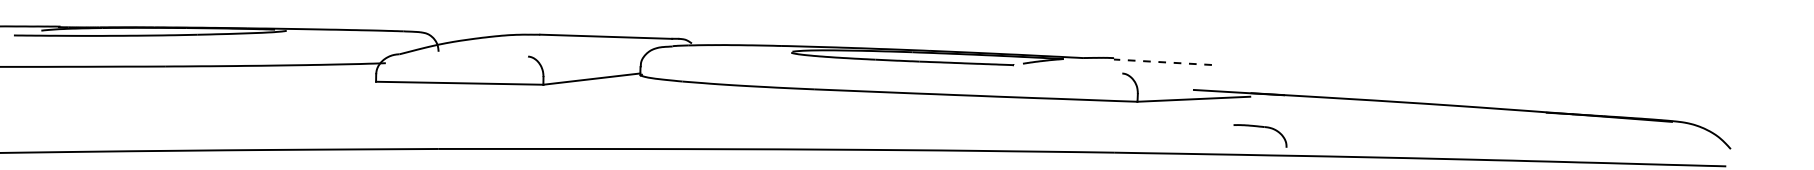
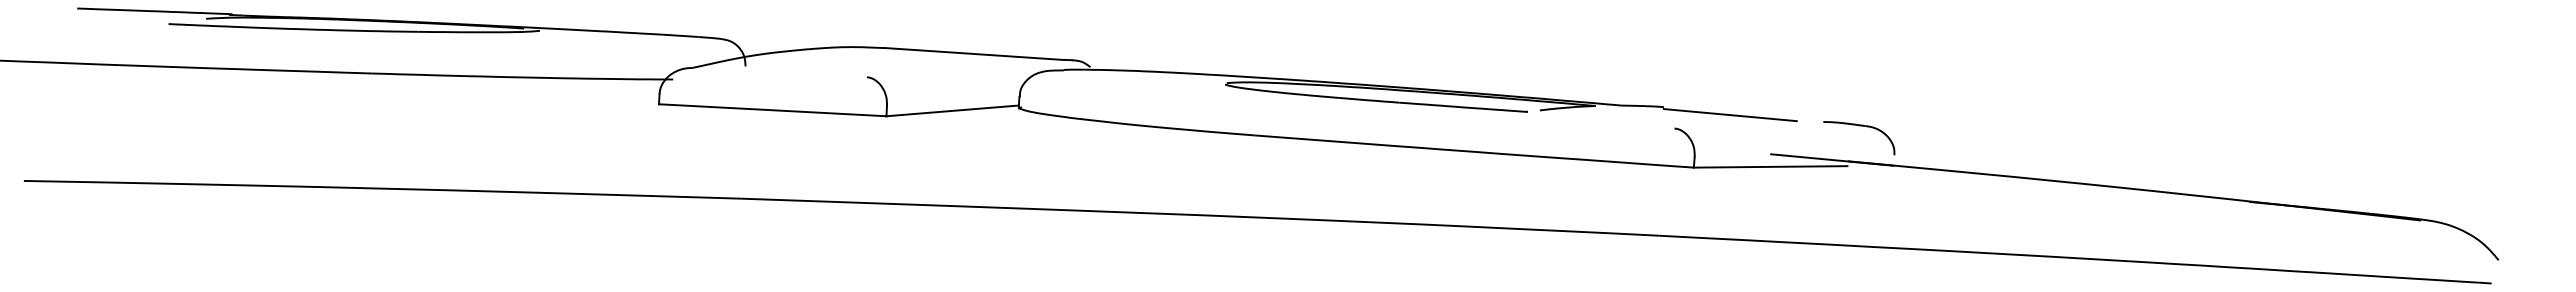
line: (1163, 62) -> (1730, 115), dashed -> solid
part: (1260, 127) -> (1859, 126), moved

